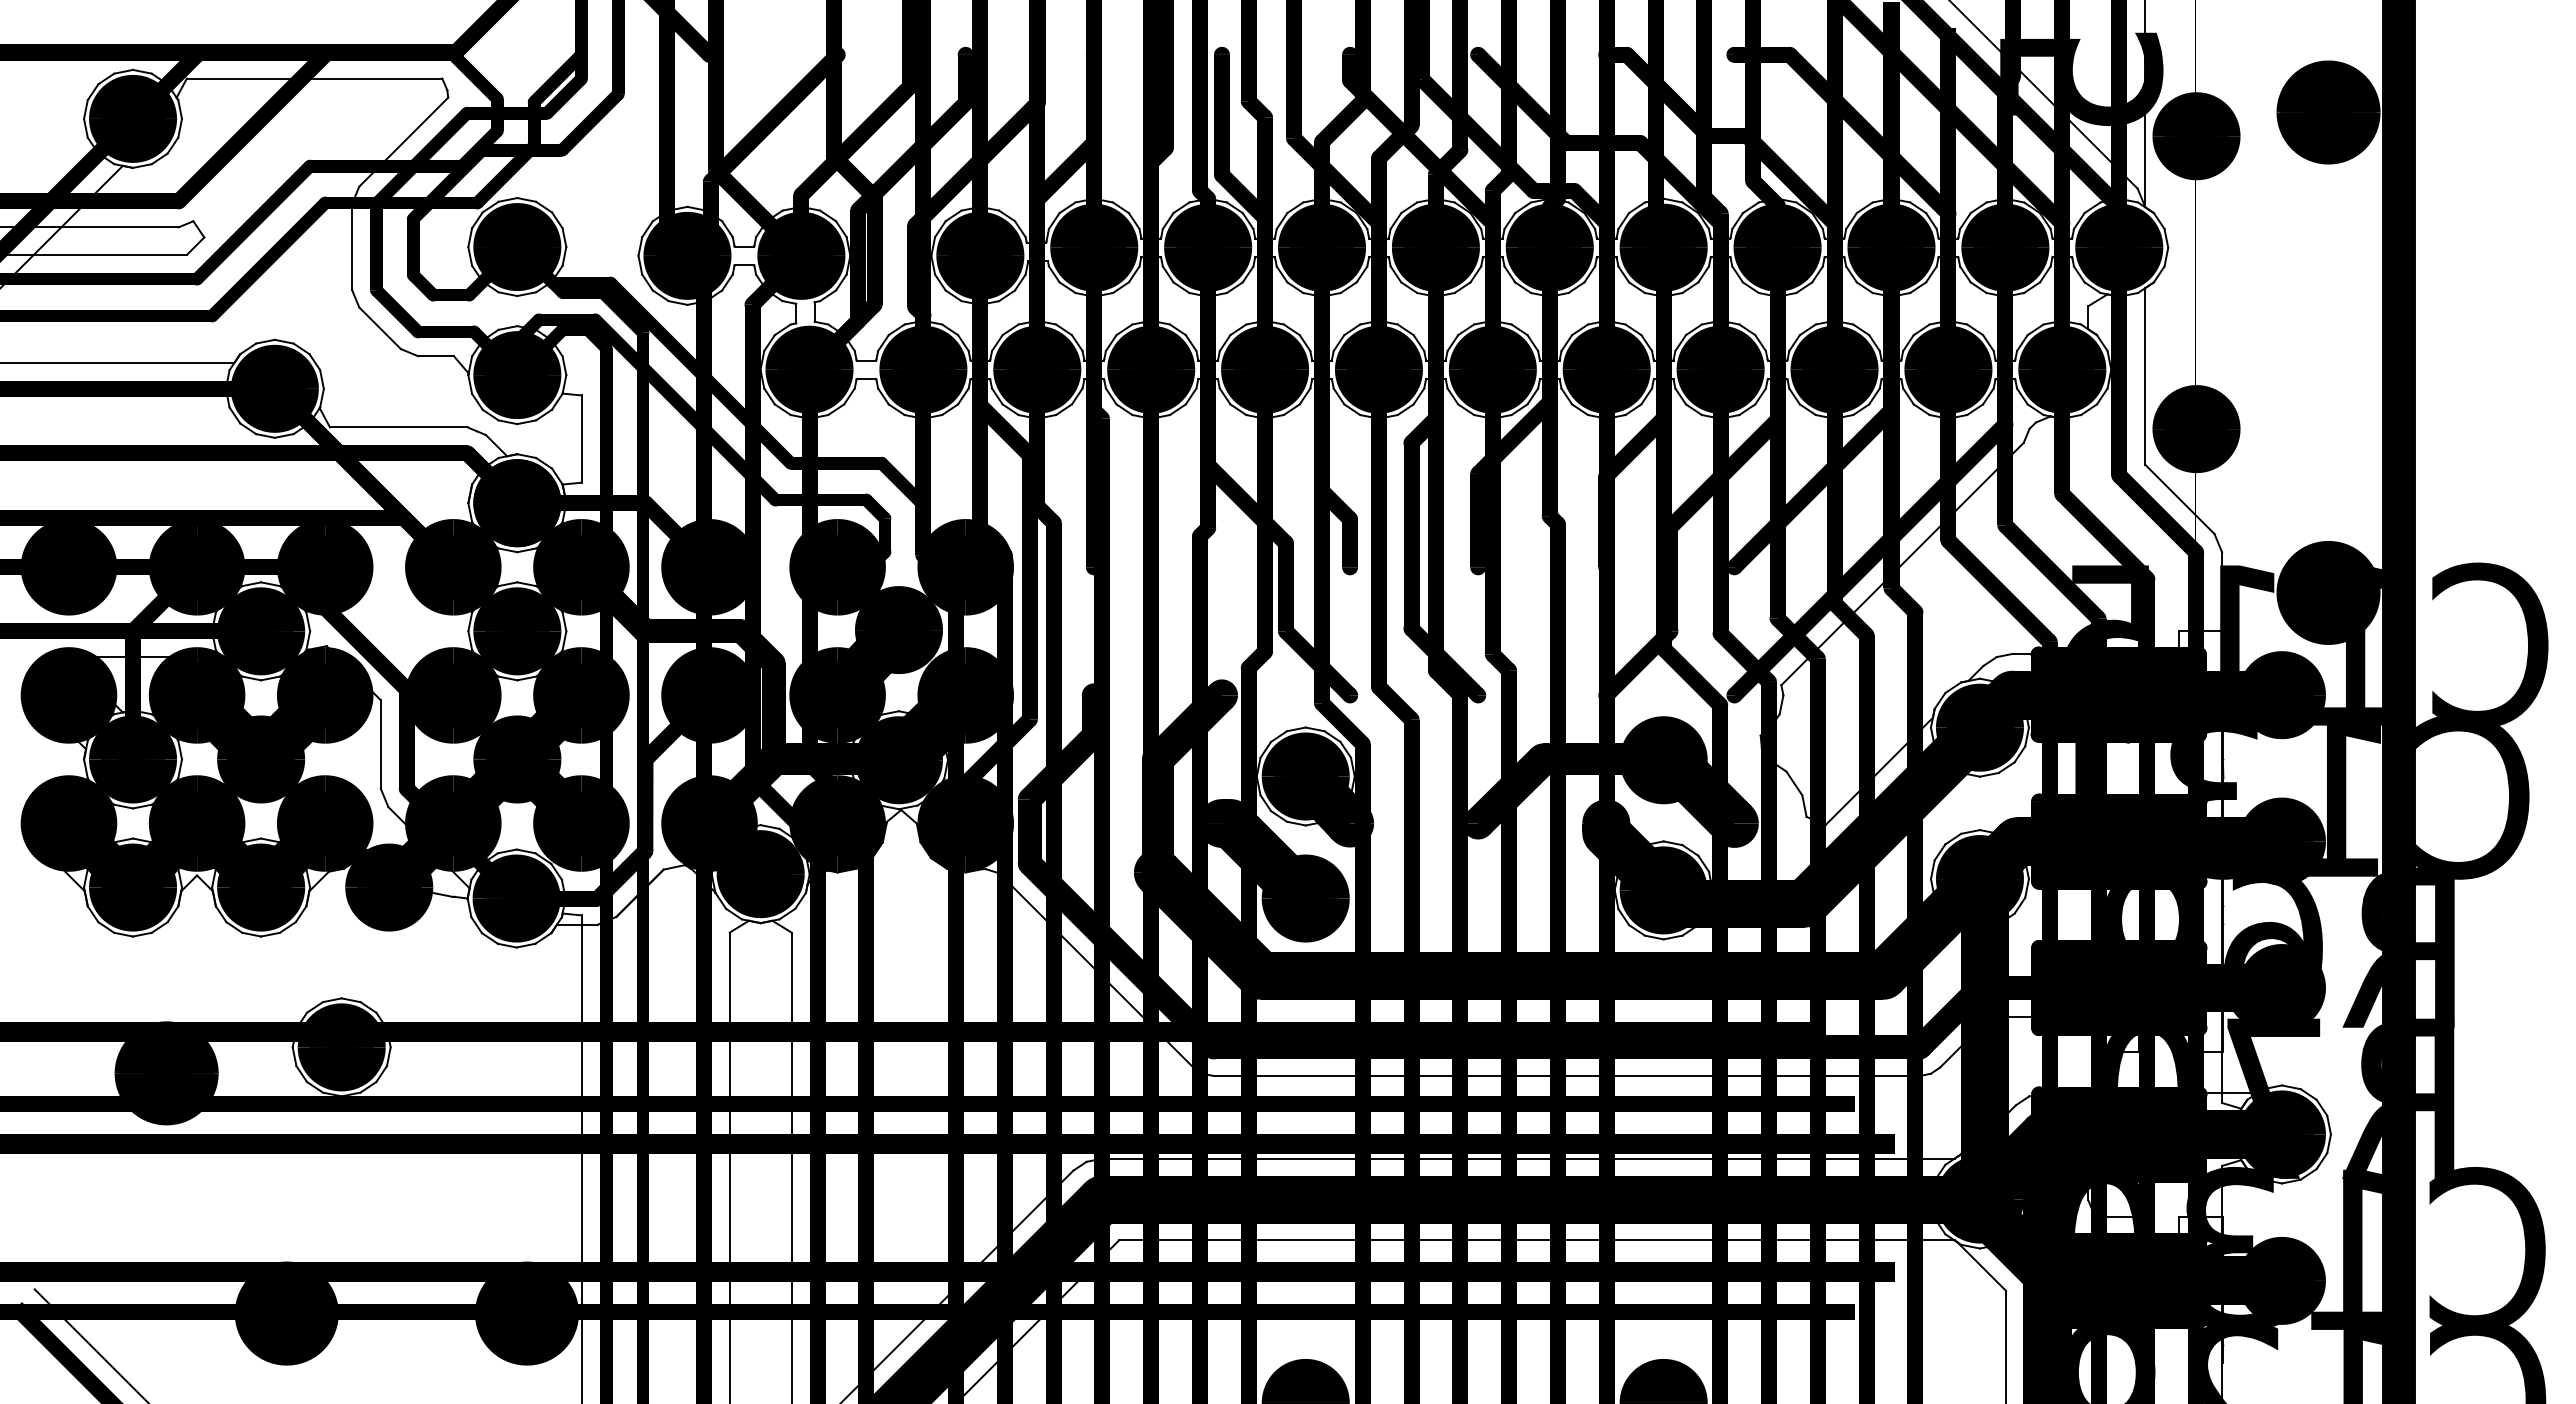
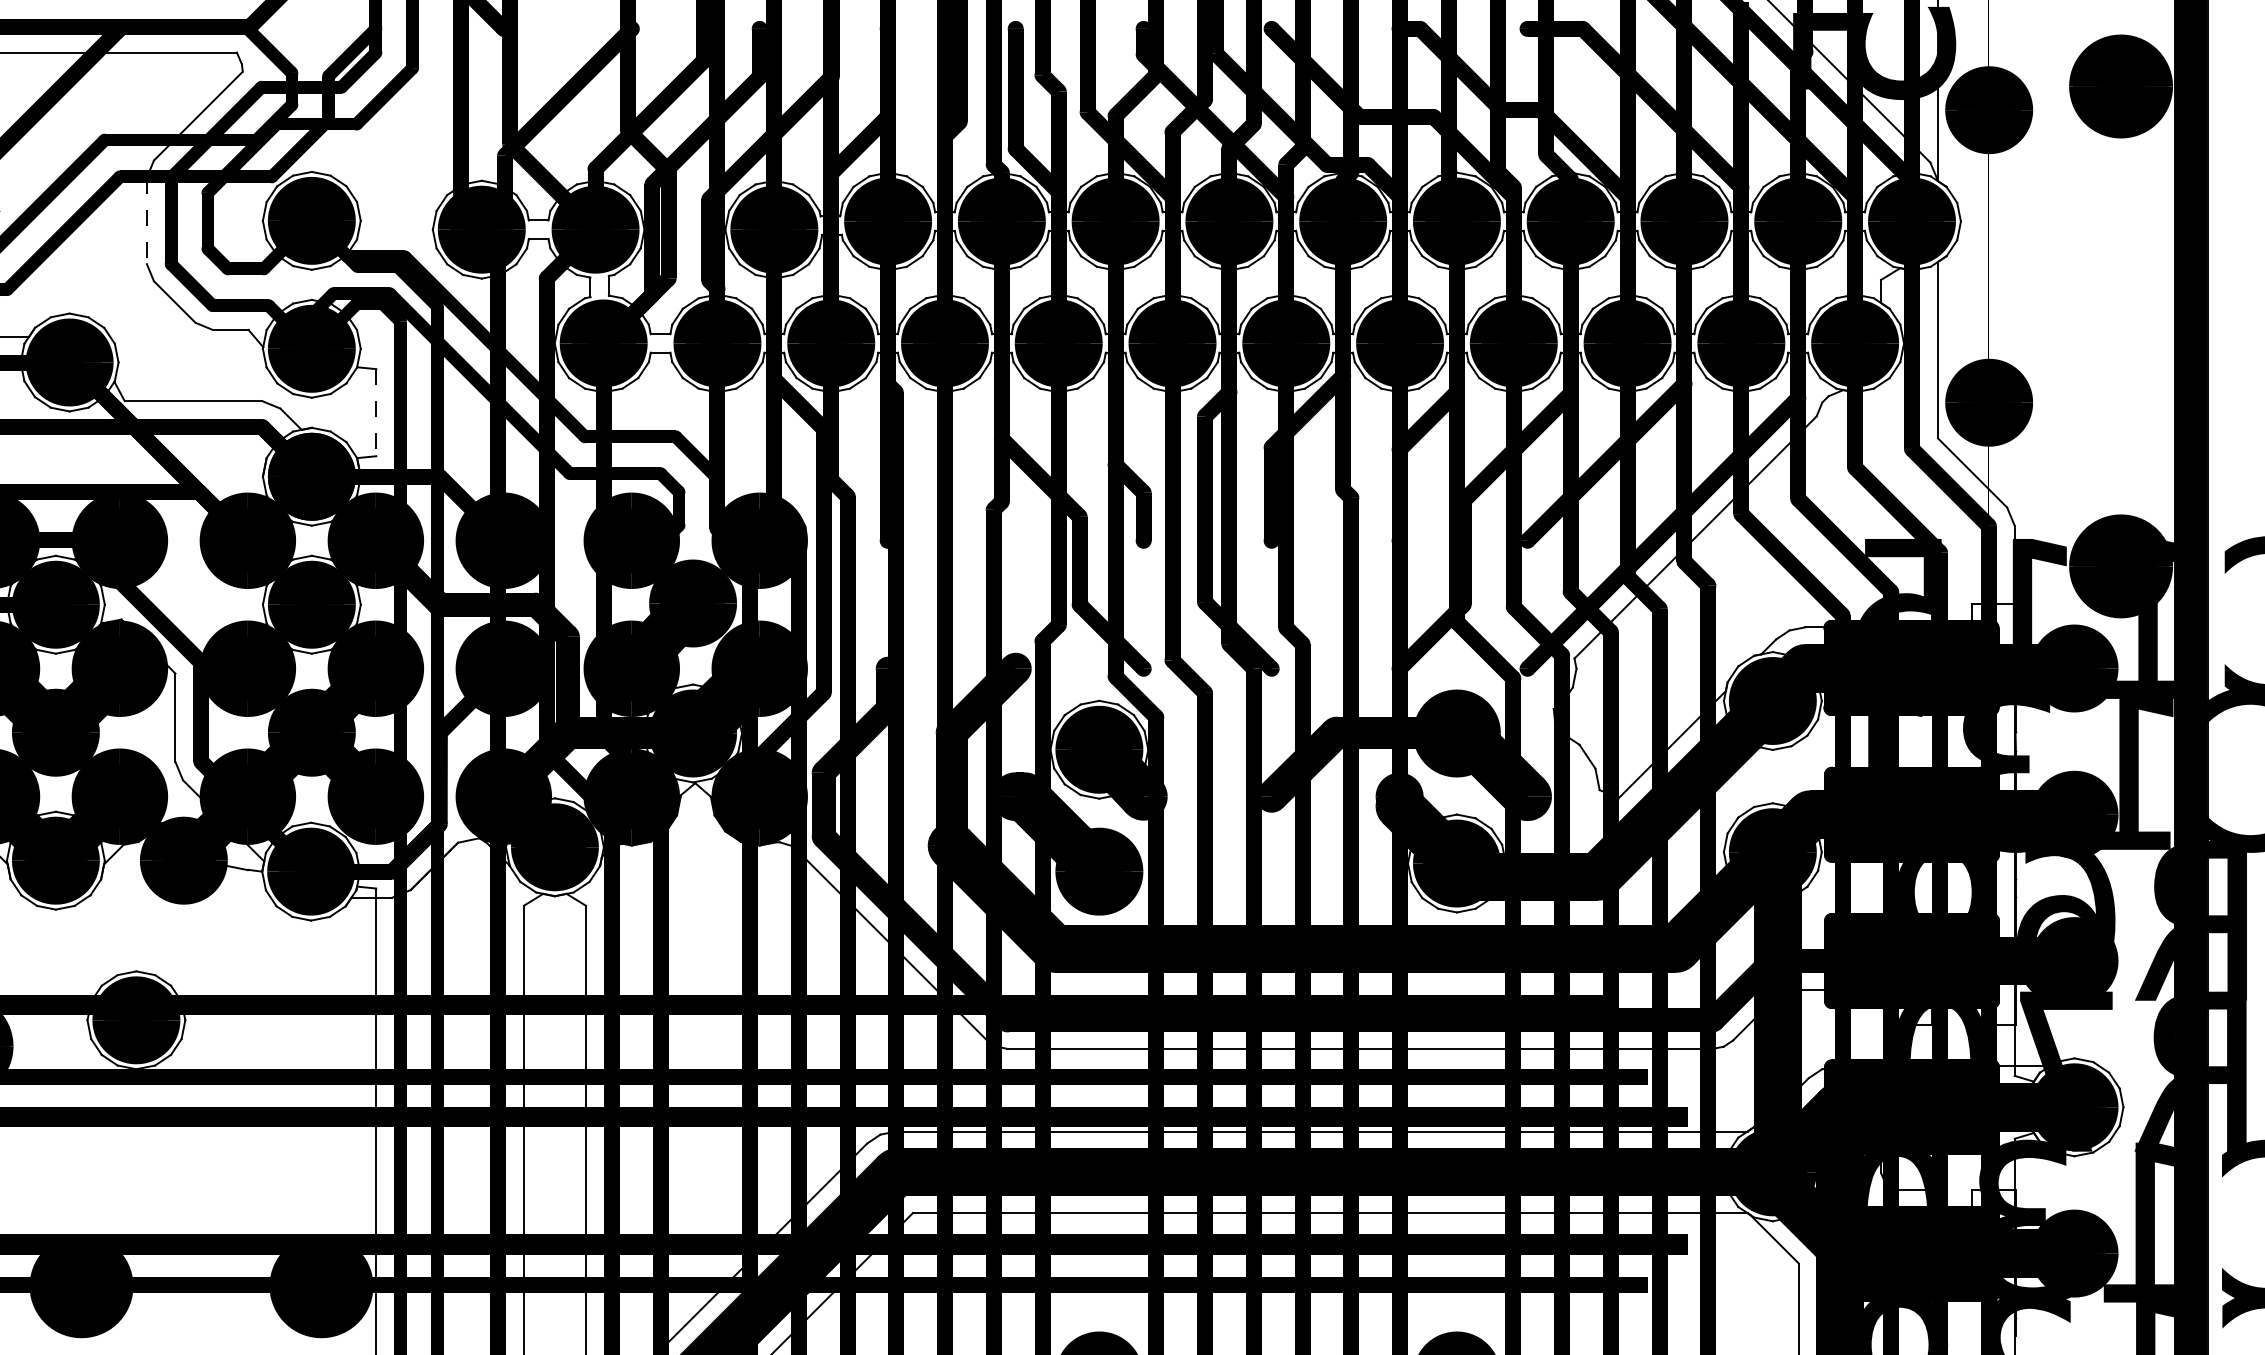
line: (352, 247) -> (147, 221), solid -> dashed
line: (581, 439) -> (375, 413), solid -> dashed

